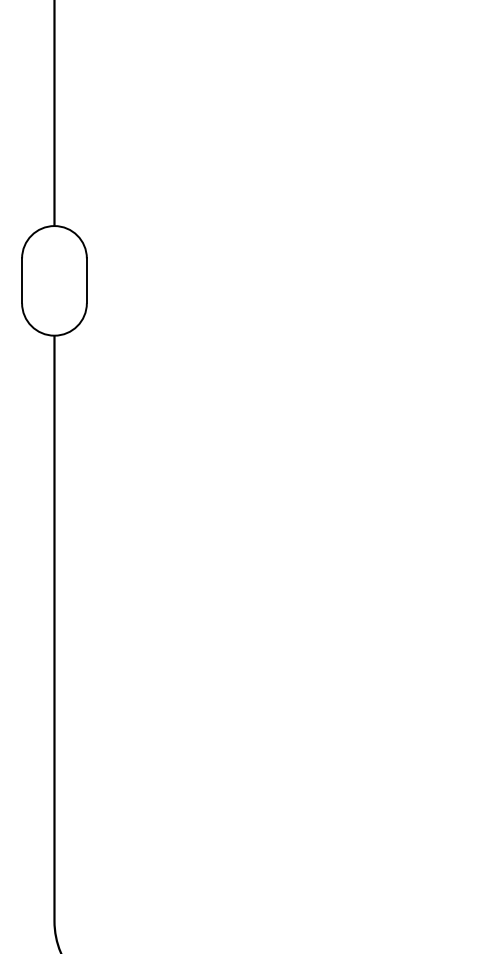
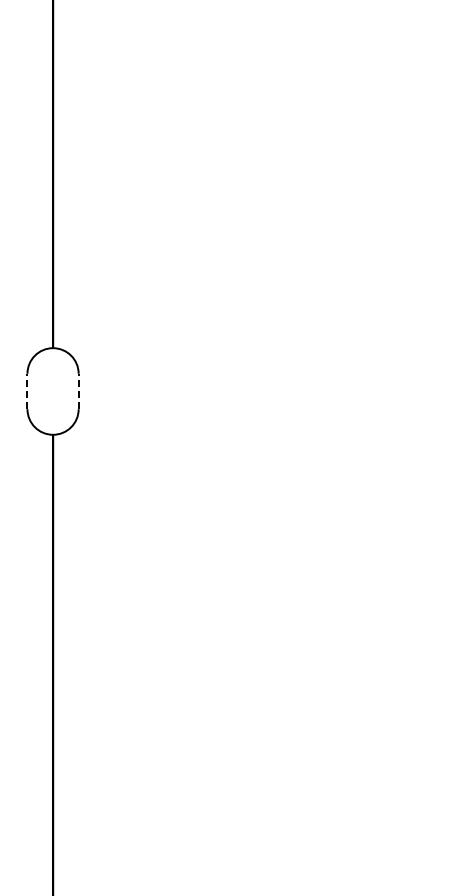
line: (22, 280) -> (27, 391), solid -> dashed
line: (86, 280) -> (78, 391), solid -> dashed

